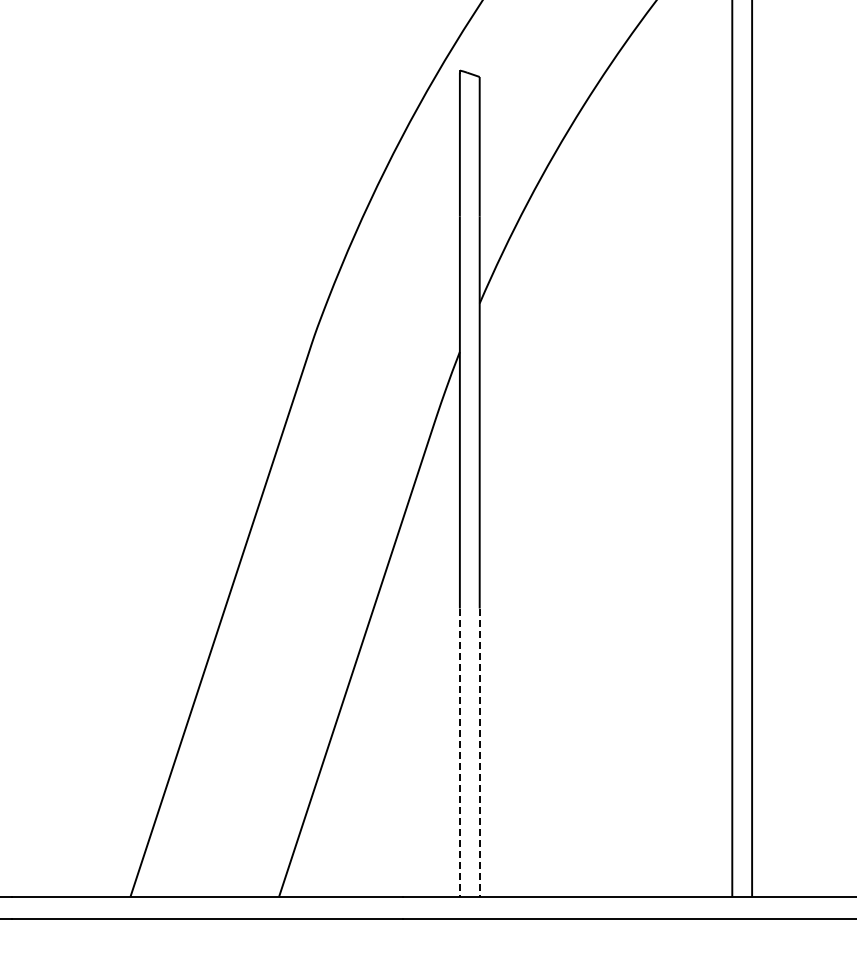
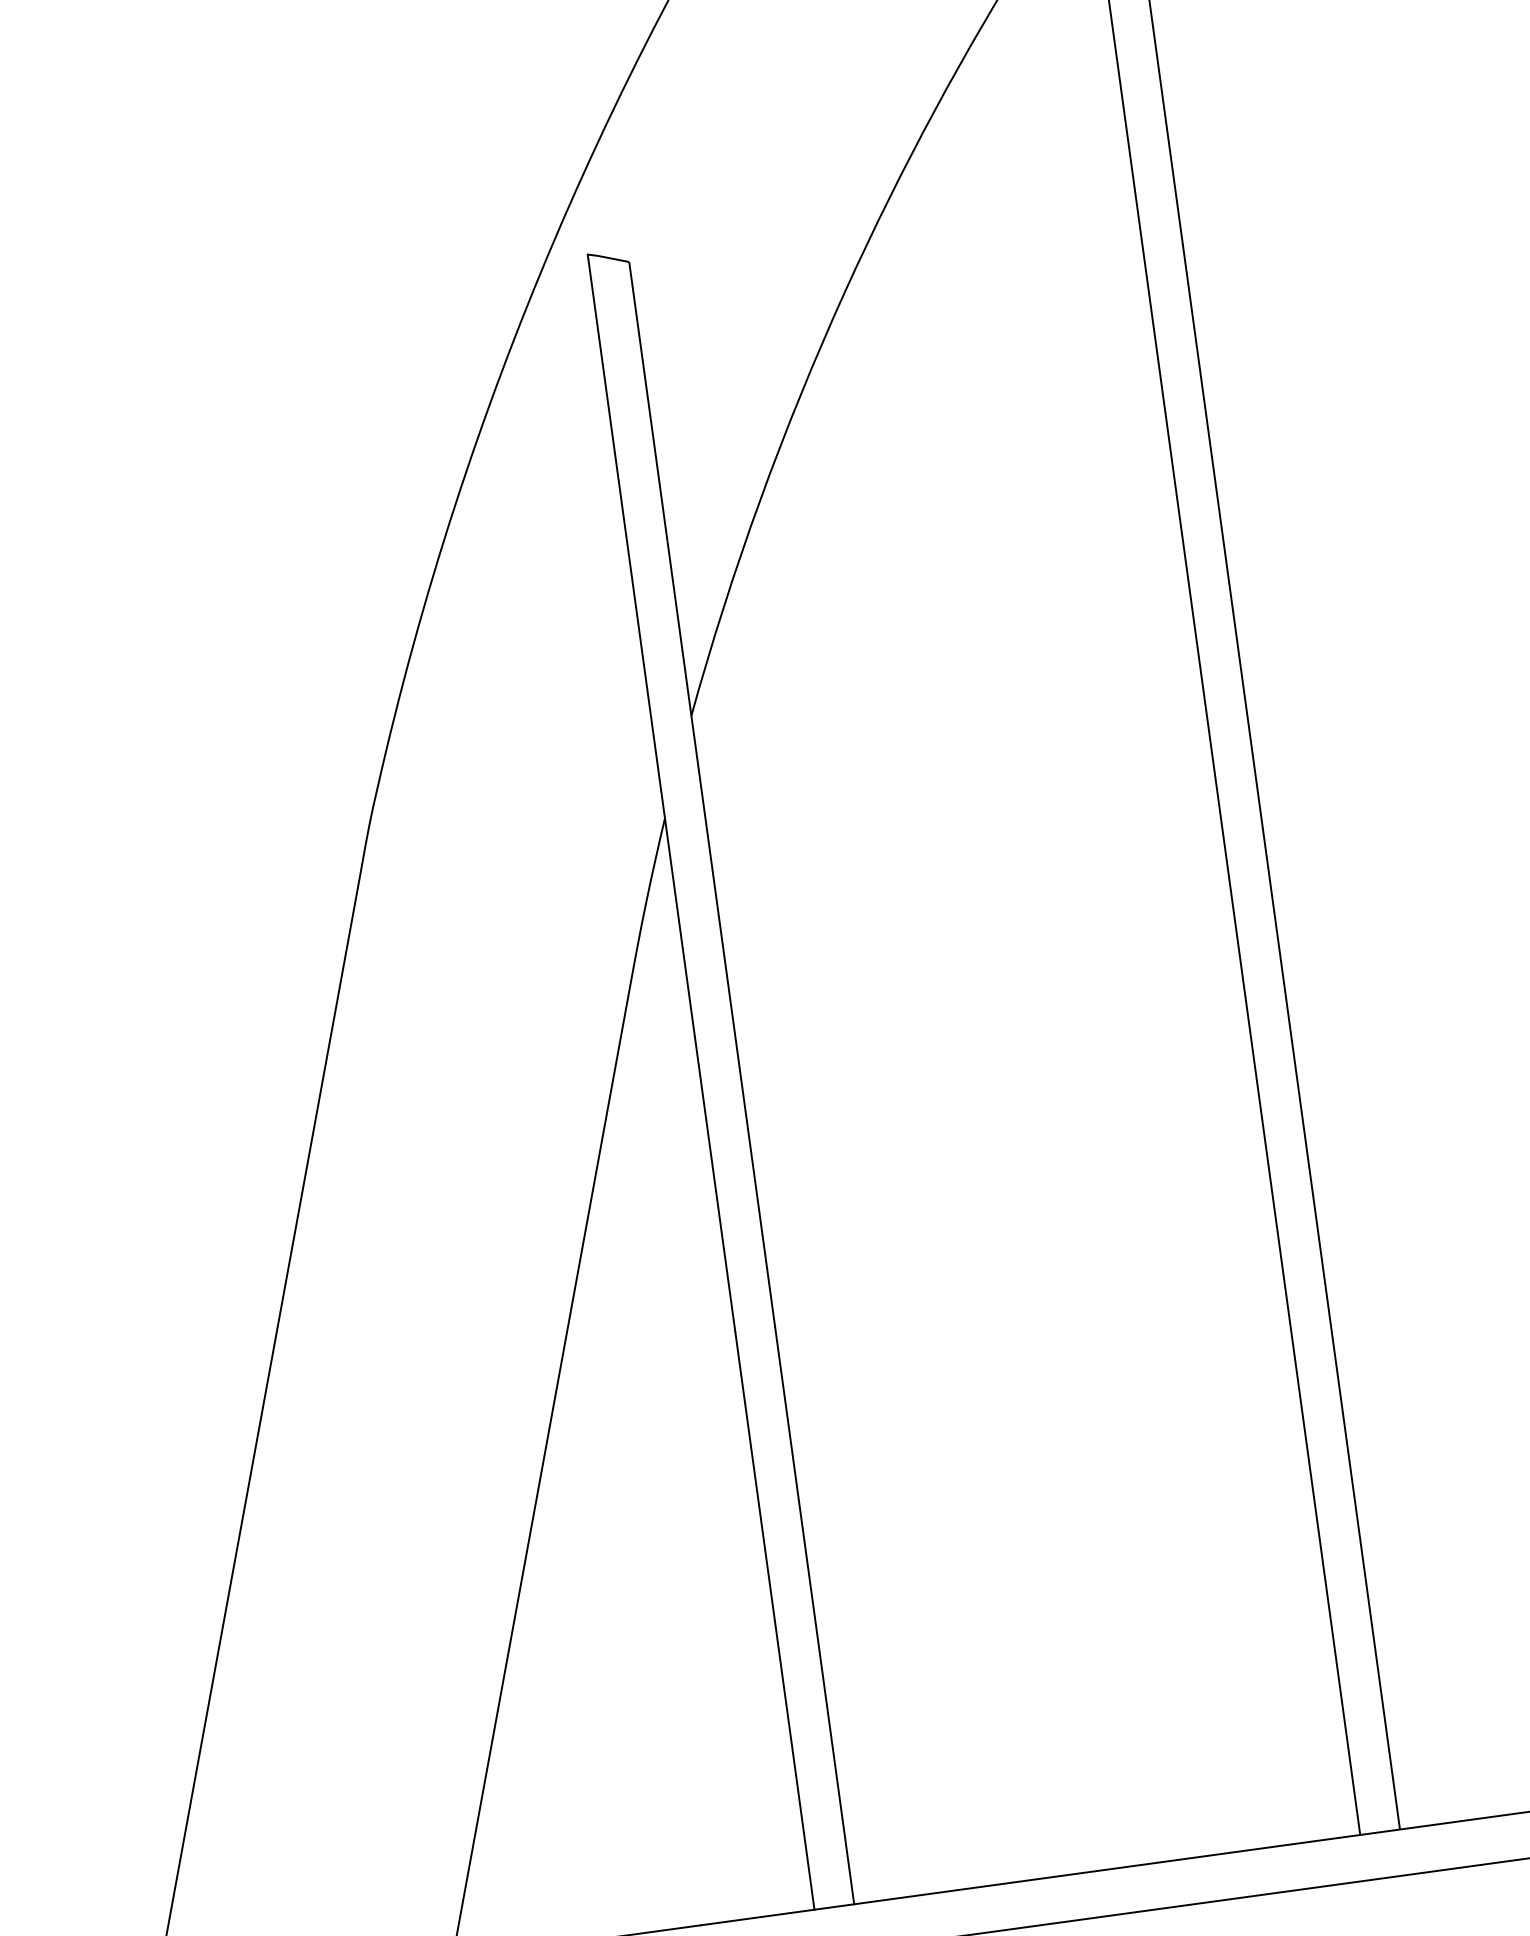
line: (459, 753) -> (774, 1622), dashed -> solid
line: (479, 753) -> (814, 1617), dashed -> solid

